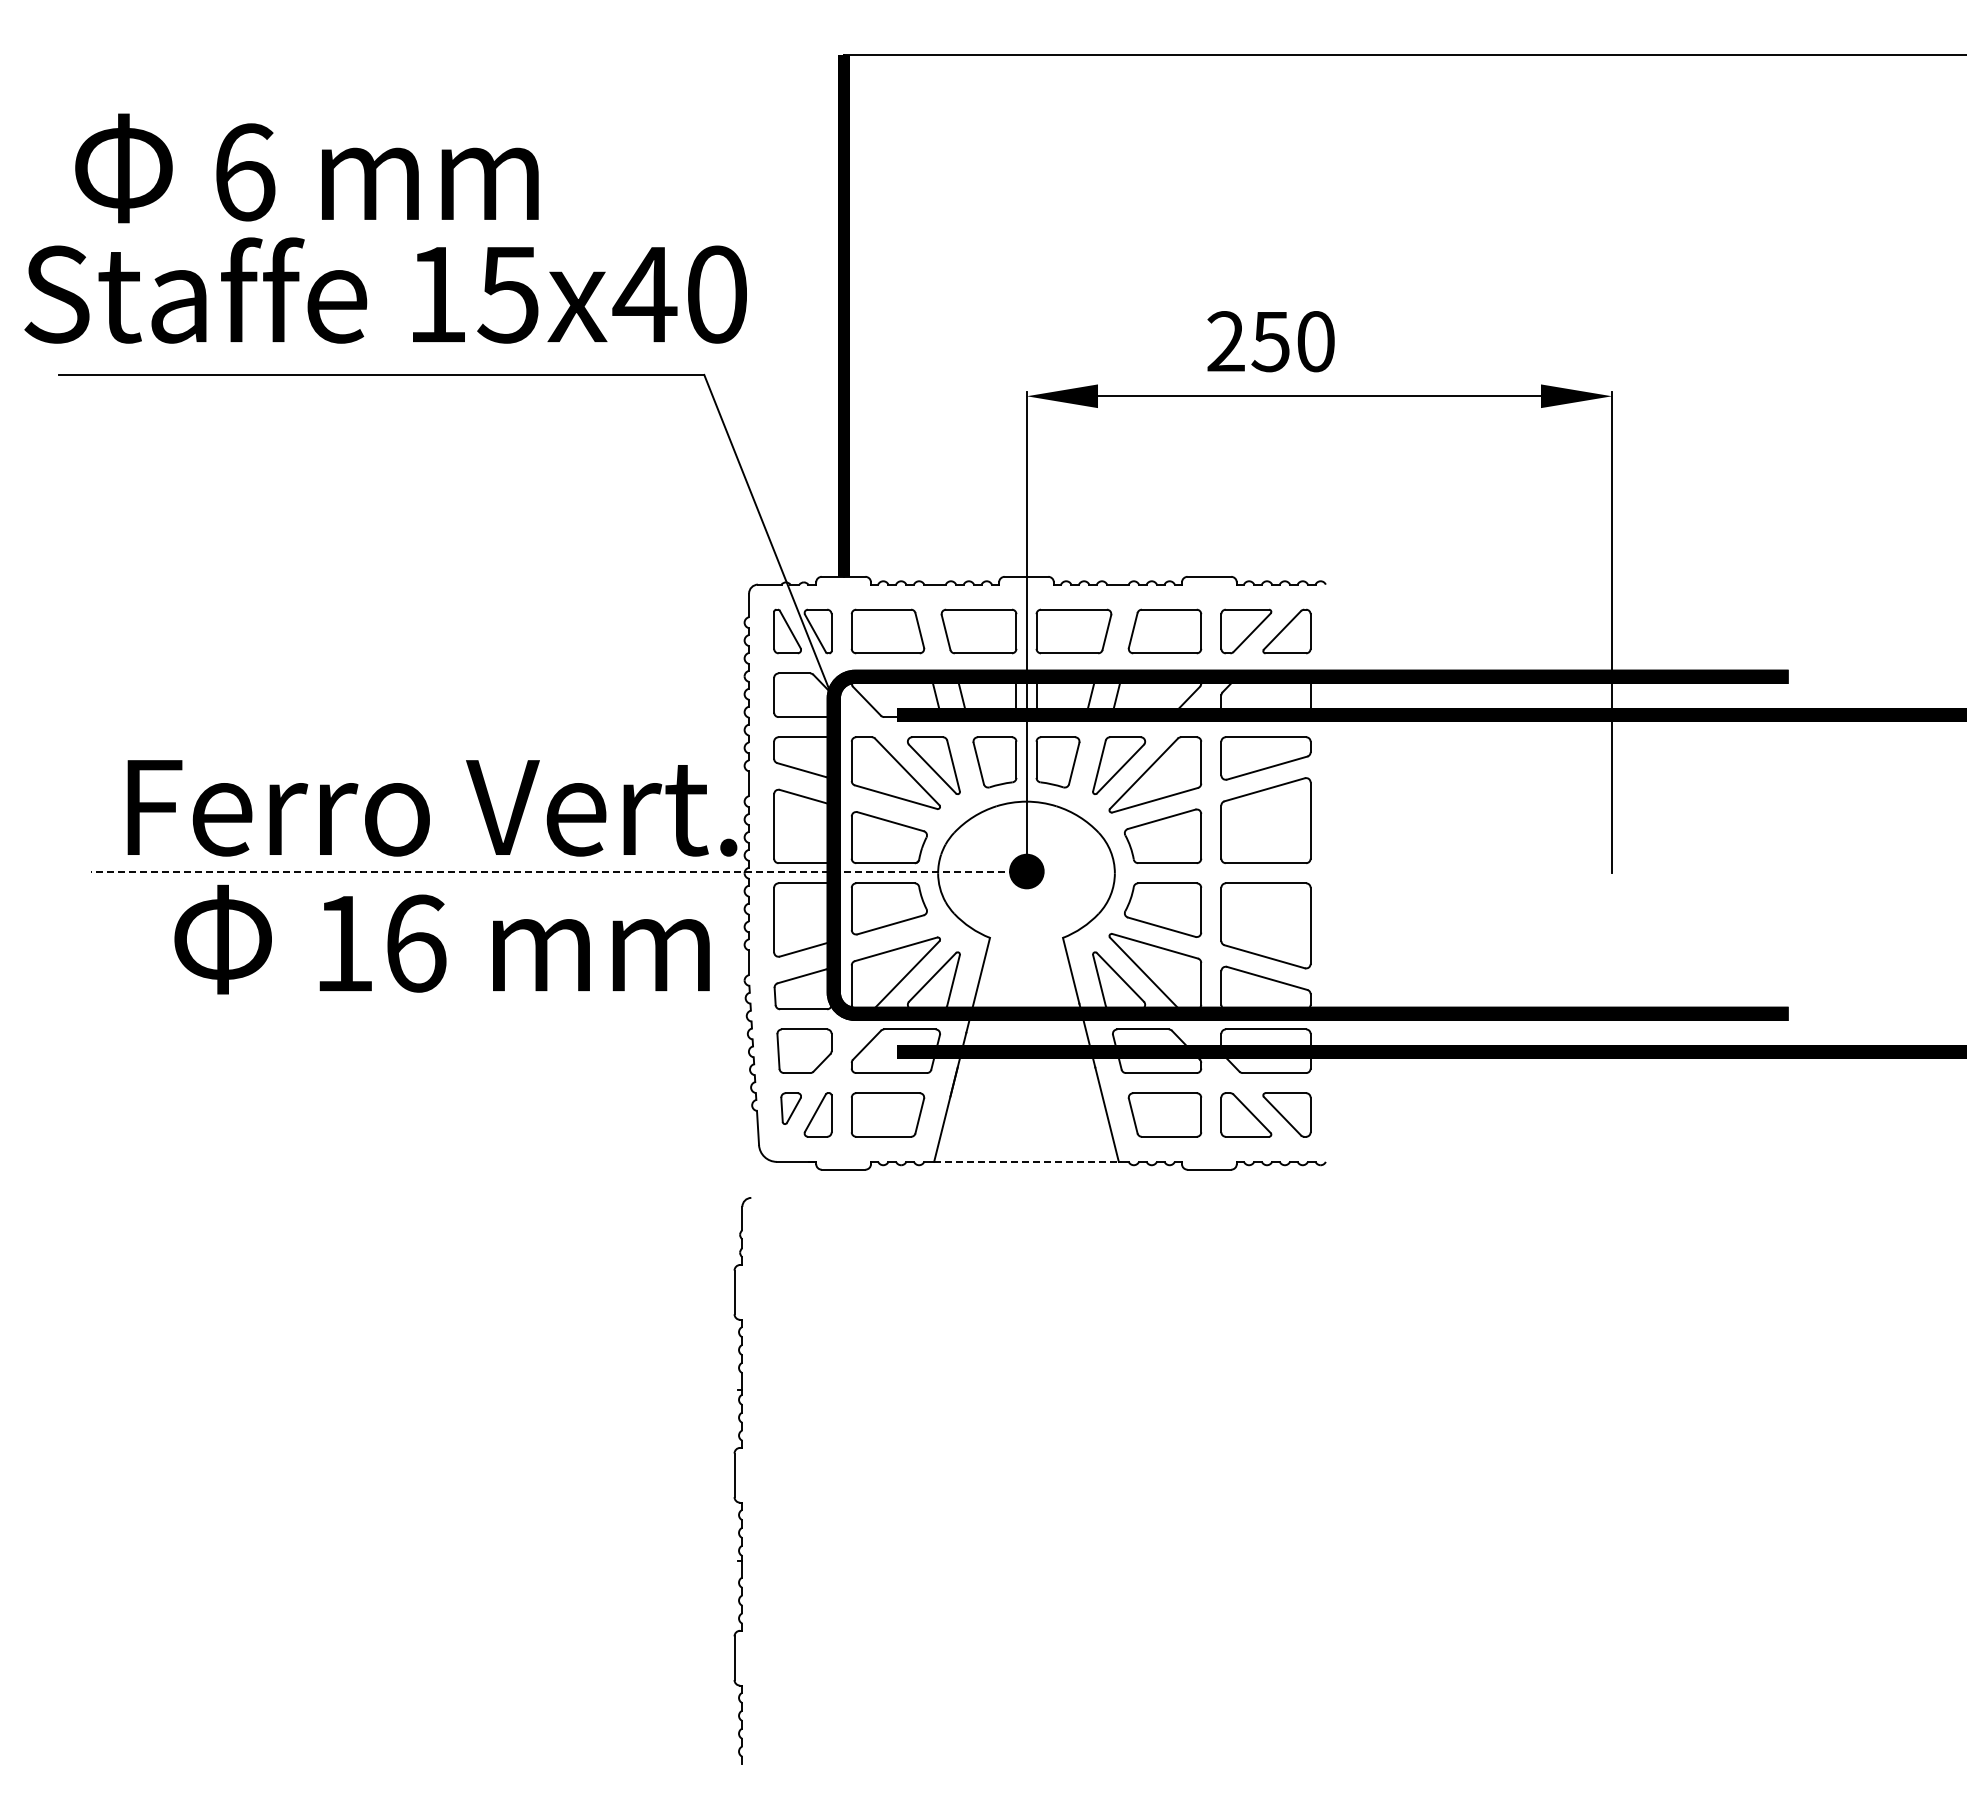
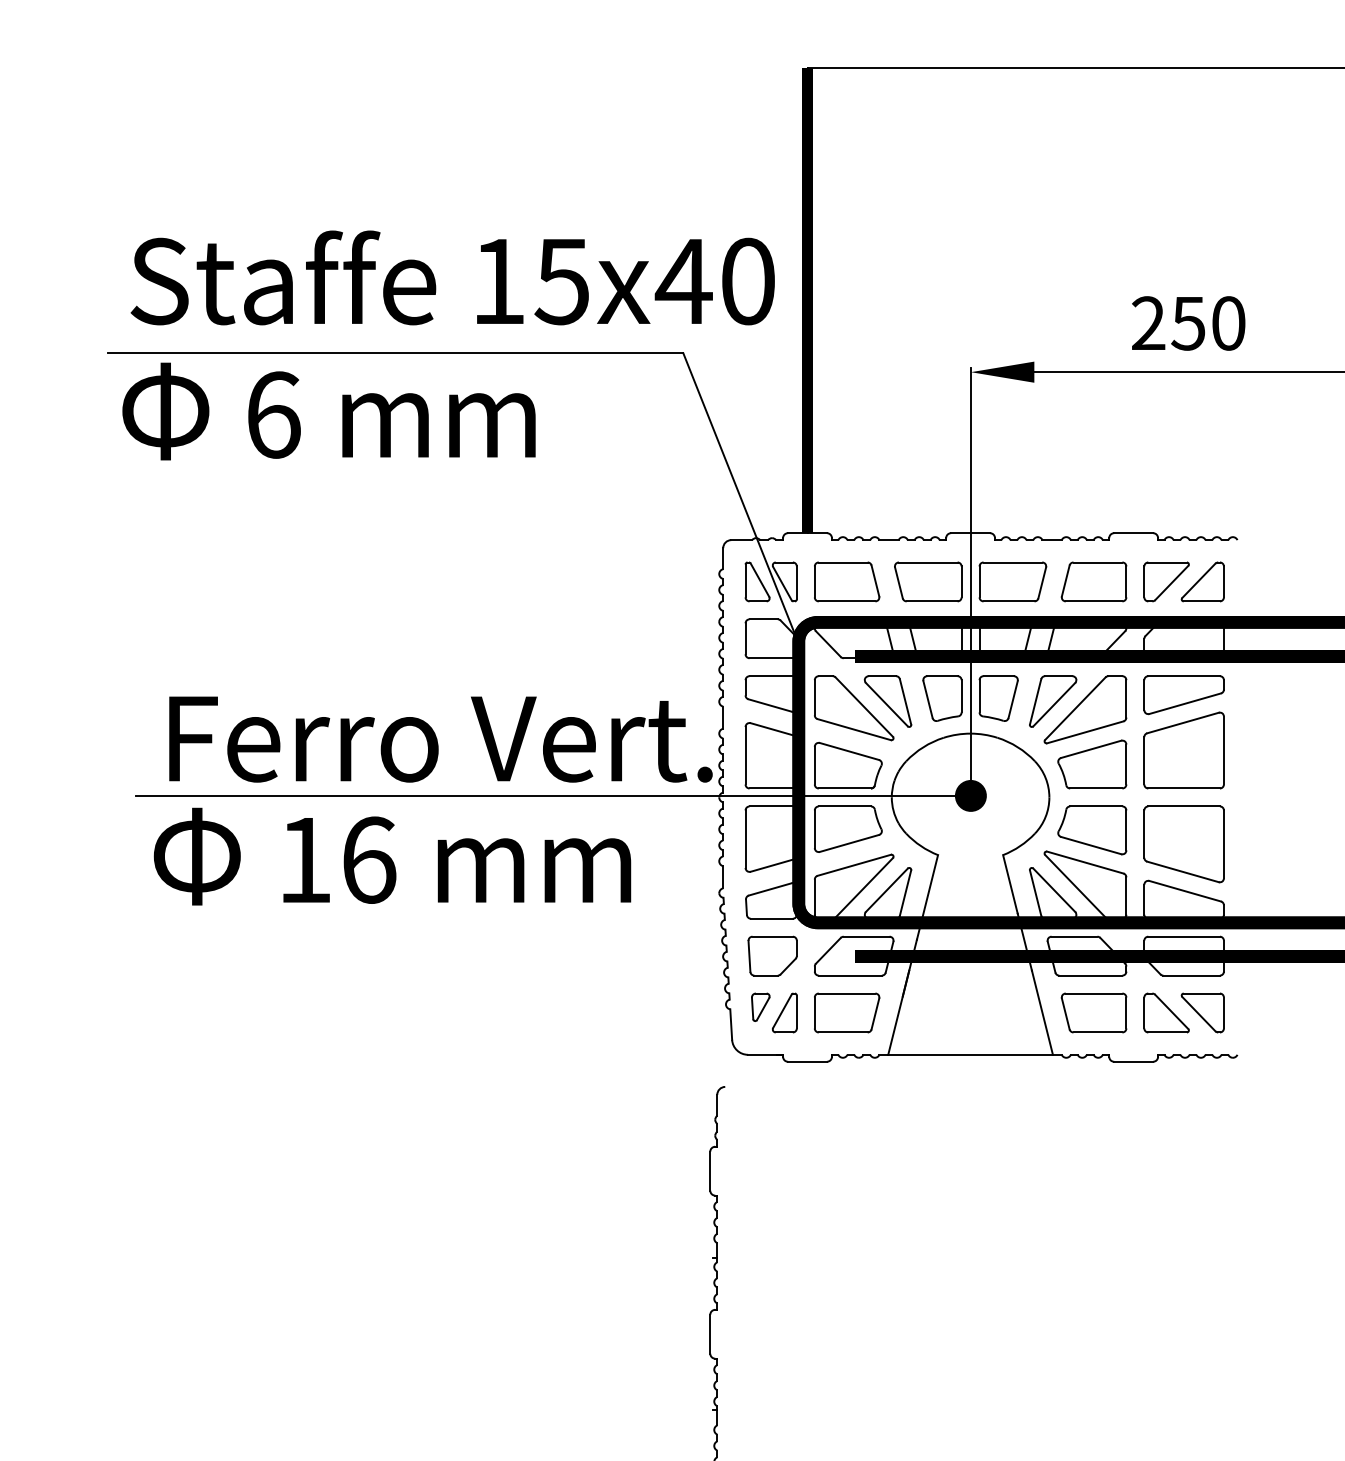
text: (306, 168) -> (328, 411), moved
text: (385, 290) -> (452, 277), moved
line: (558, 871) -> (553, 795), dashed -> solid
text: (441, 939) -> (391, 856), moved
line: (1027, 1161) -> (971, 1054), dashed -> solid

